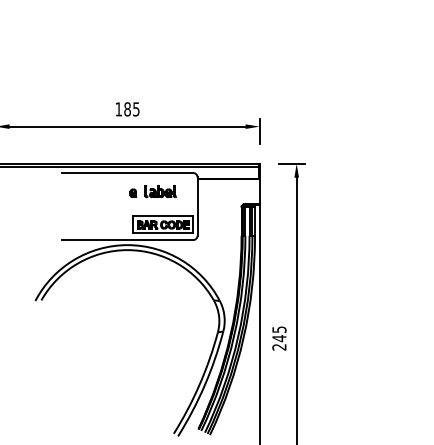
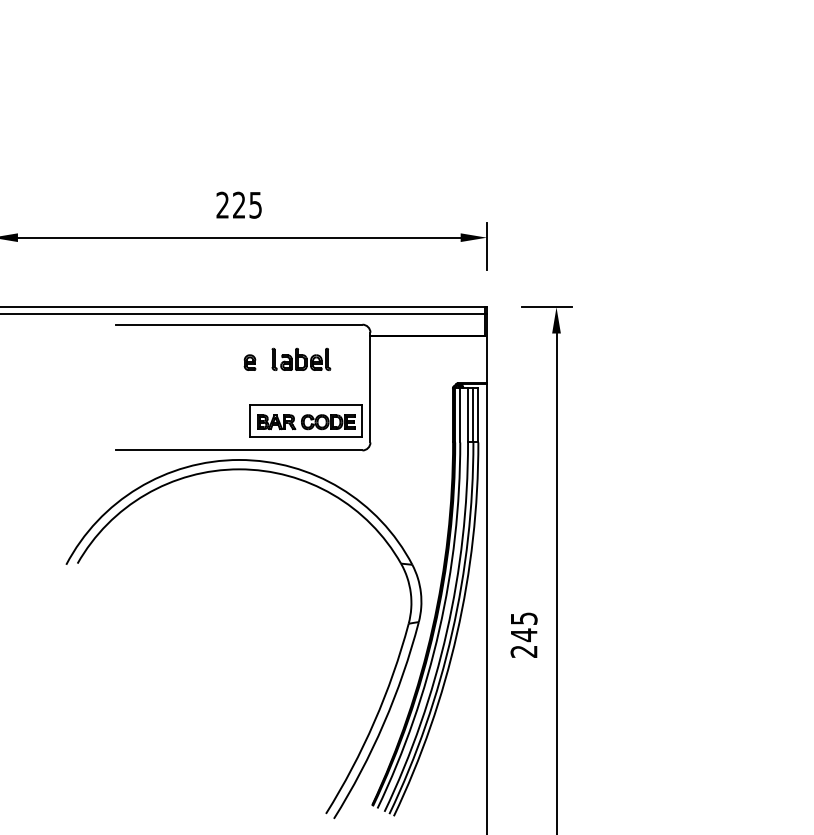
text: (122, 109) -> (229, 205), 185 -> 225

